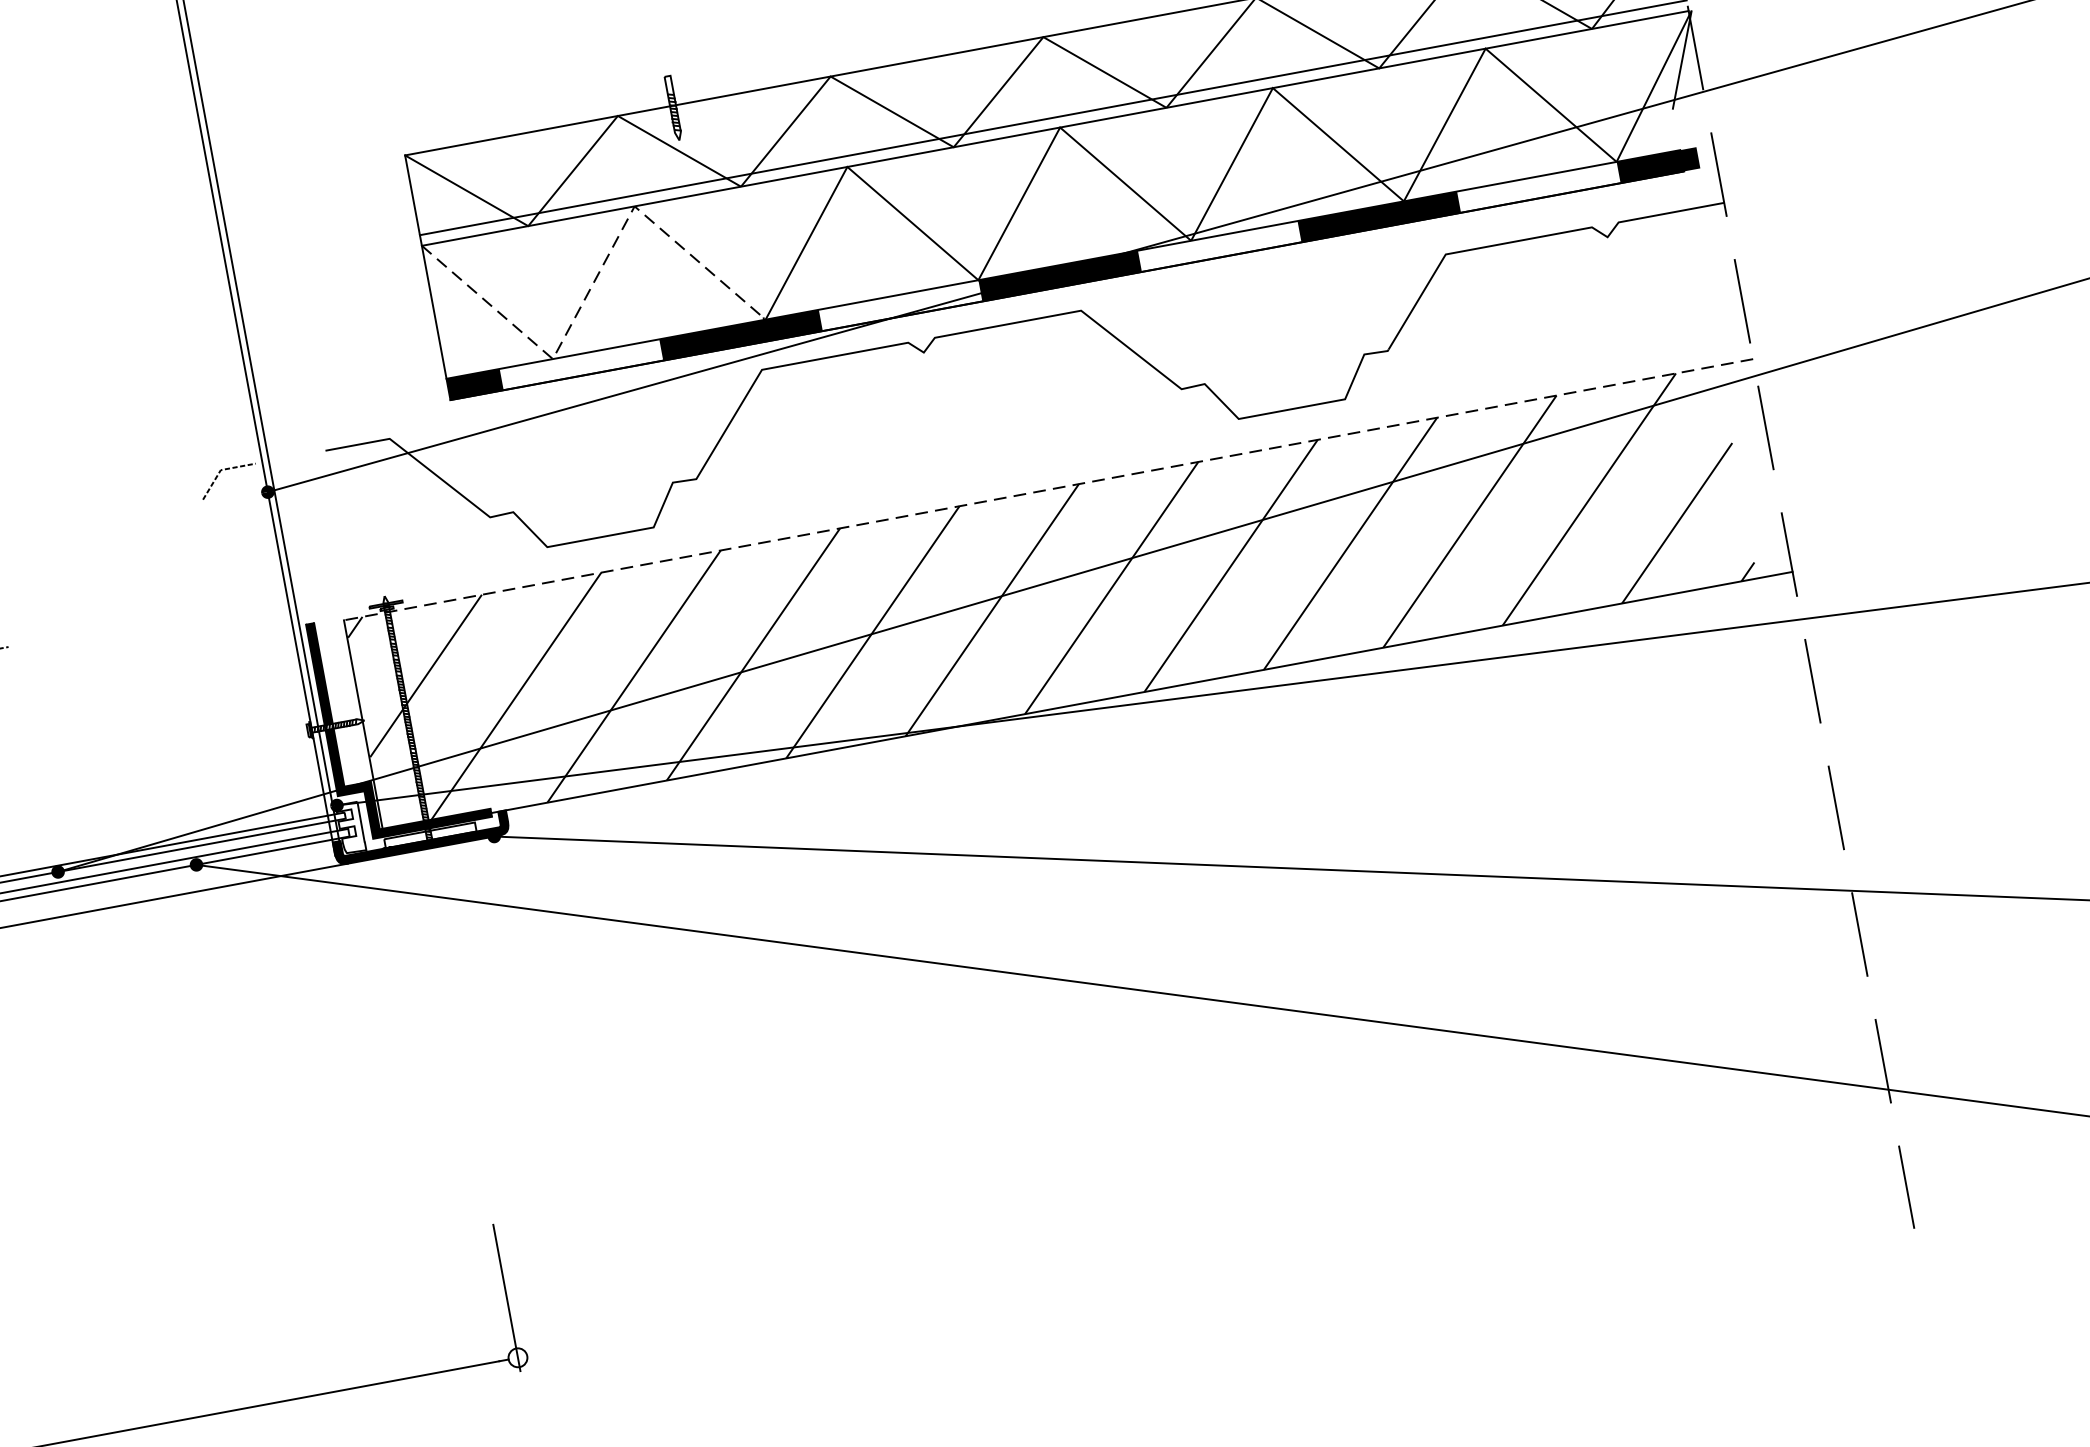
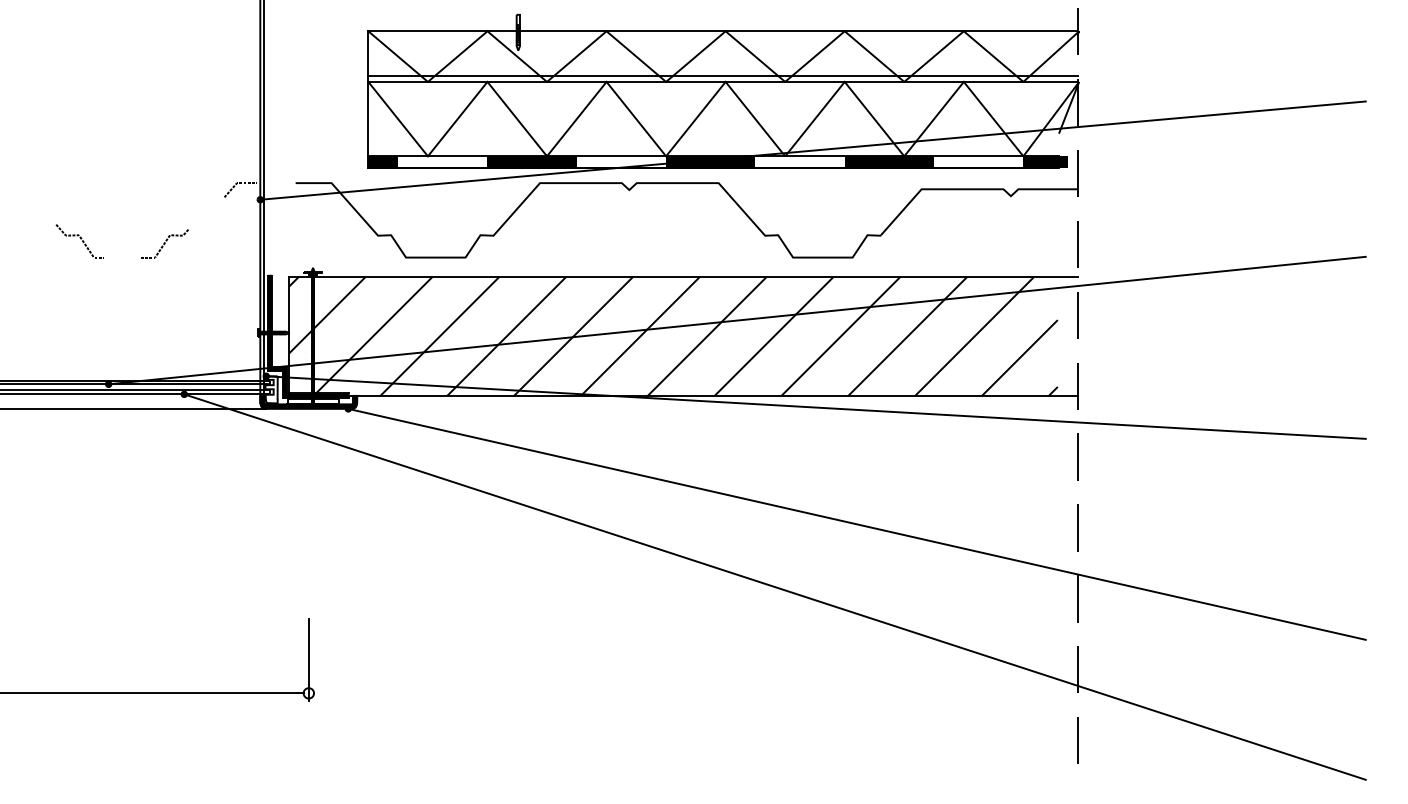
line: (593, 283) -> (457, 119), dashed -> solid
line: (1047, 489) -> (682, 276), dashed -> solid
line: (111, 601) -> (164, 243), added

